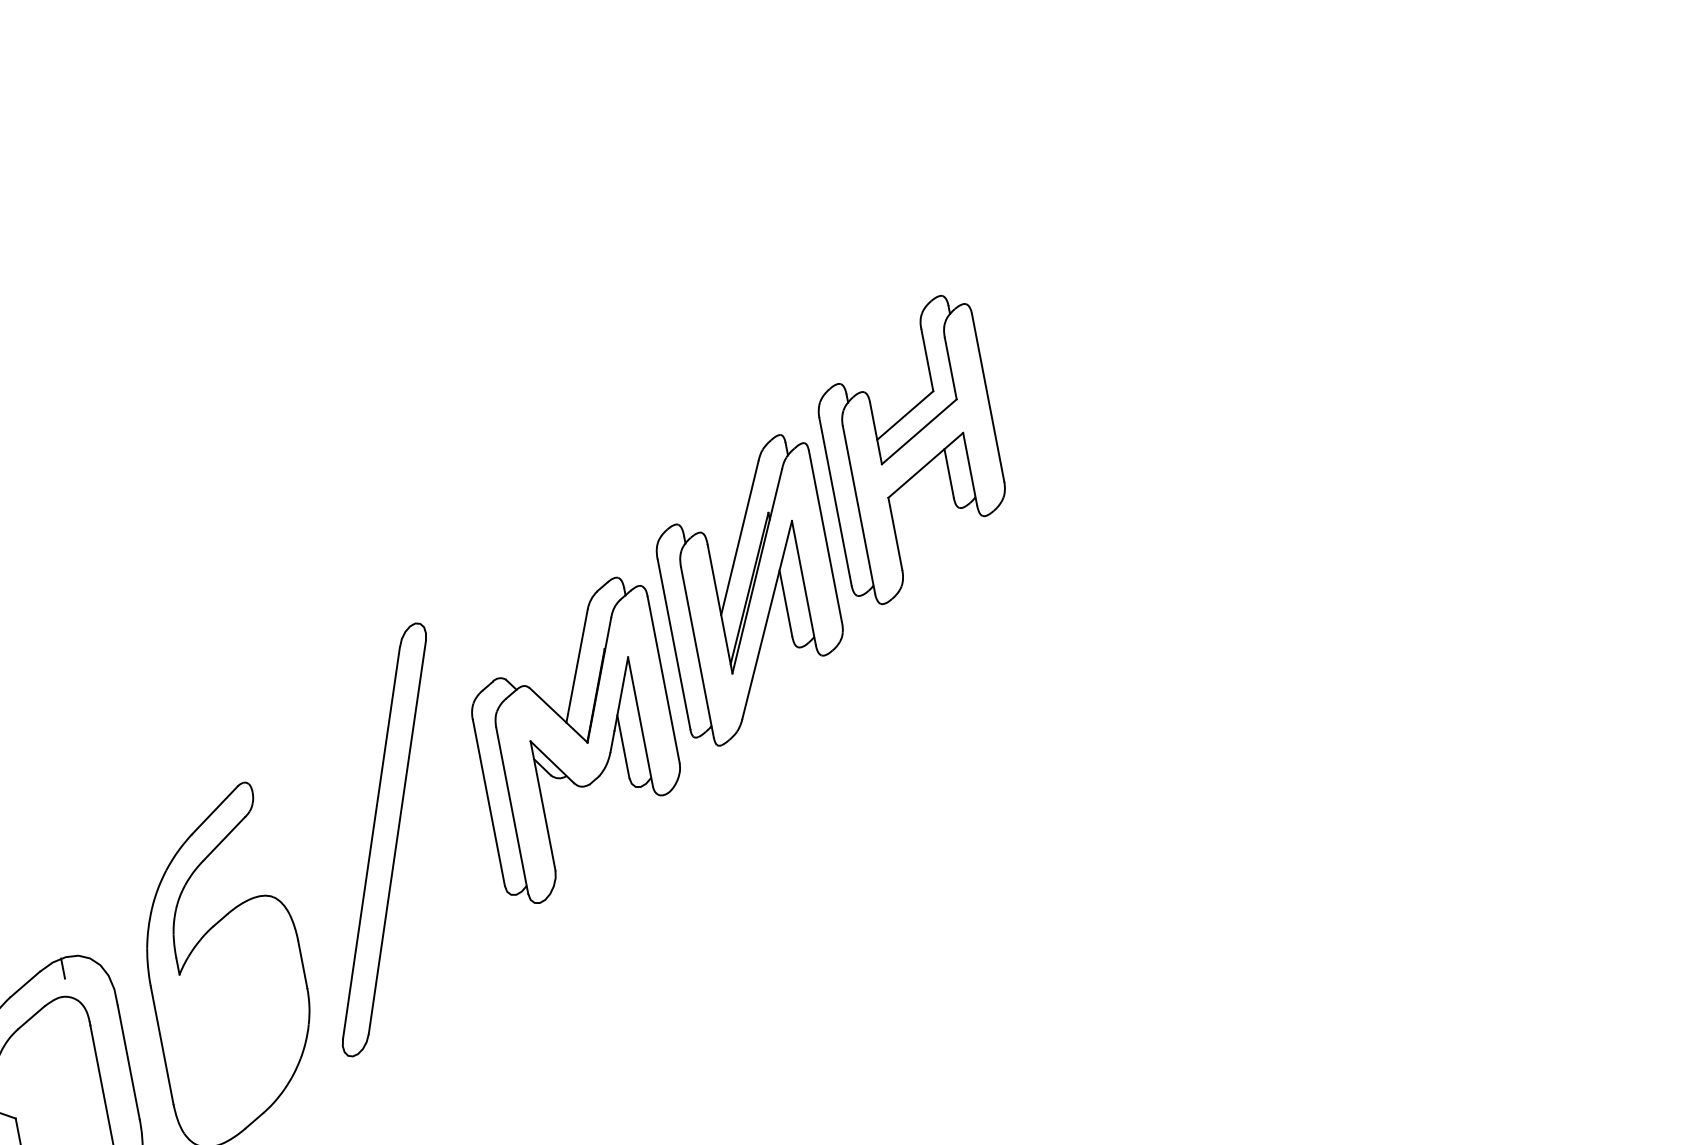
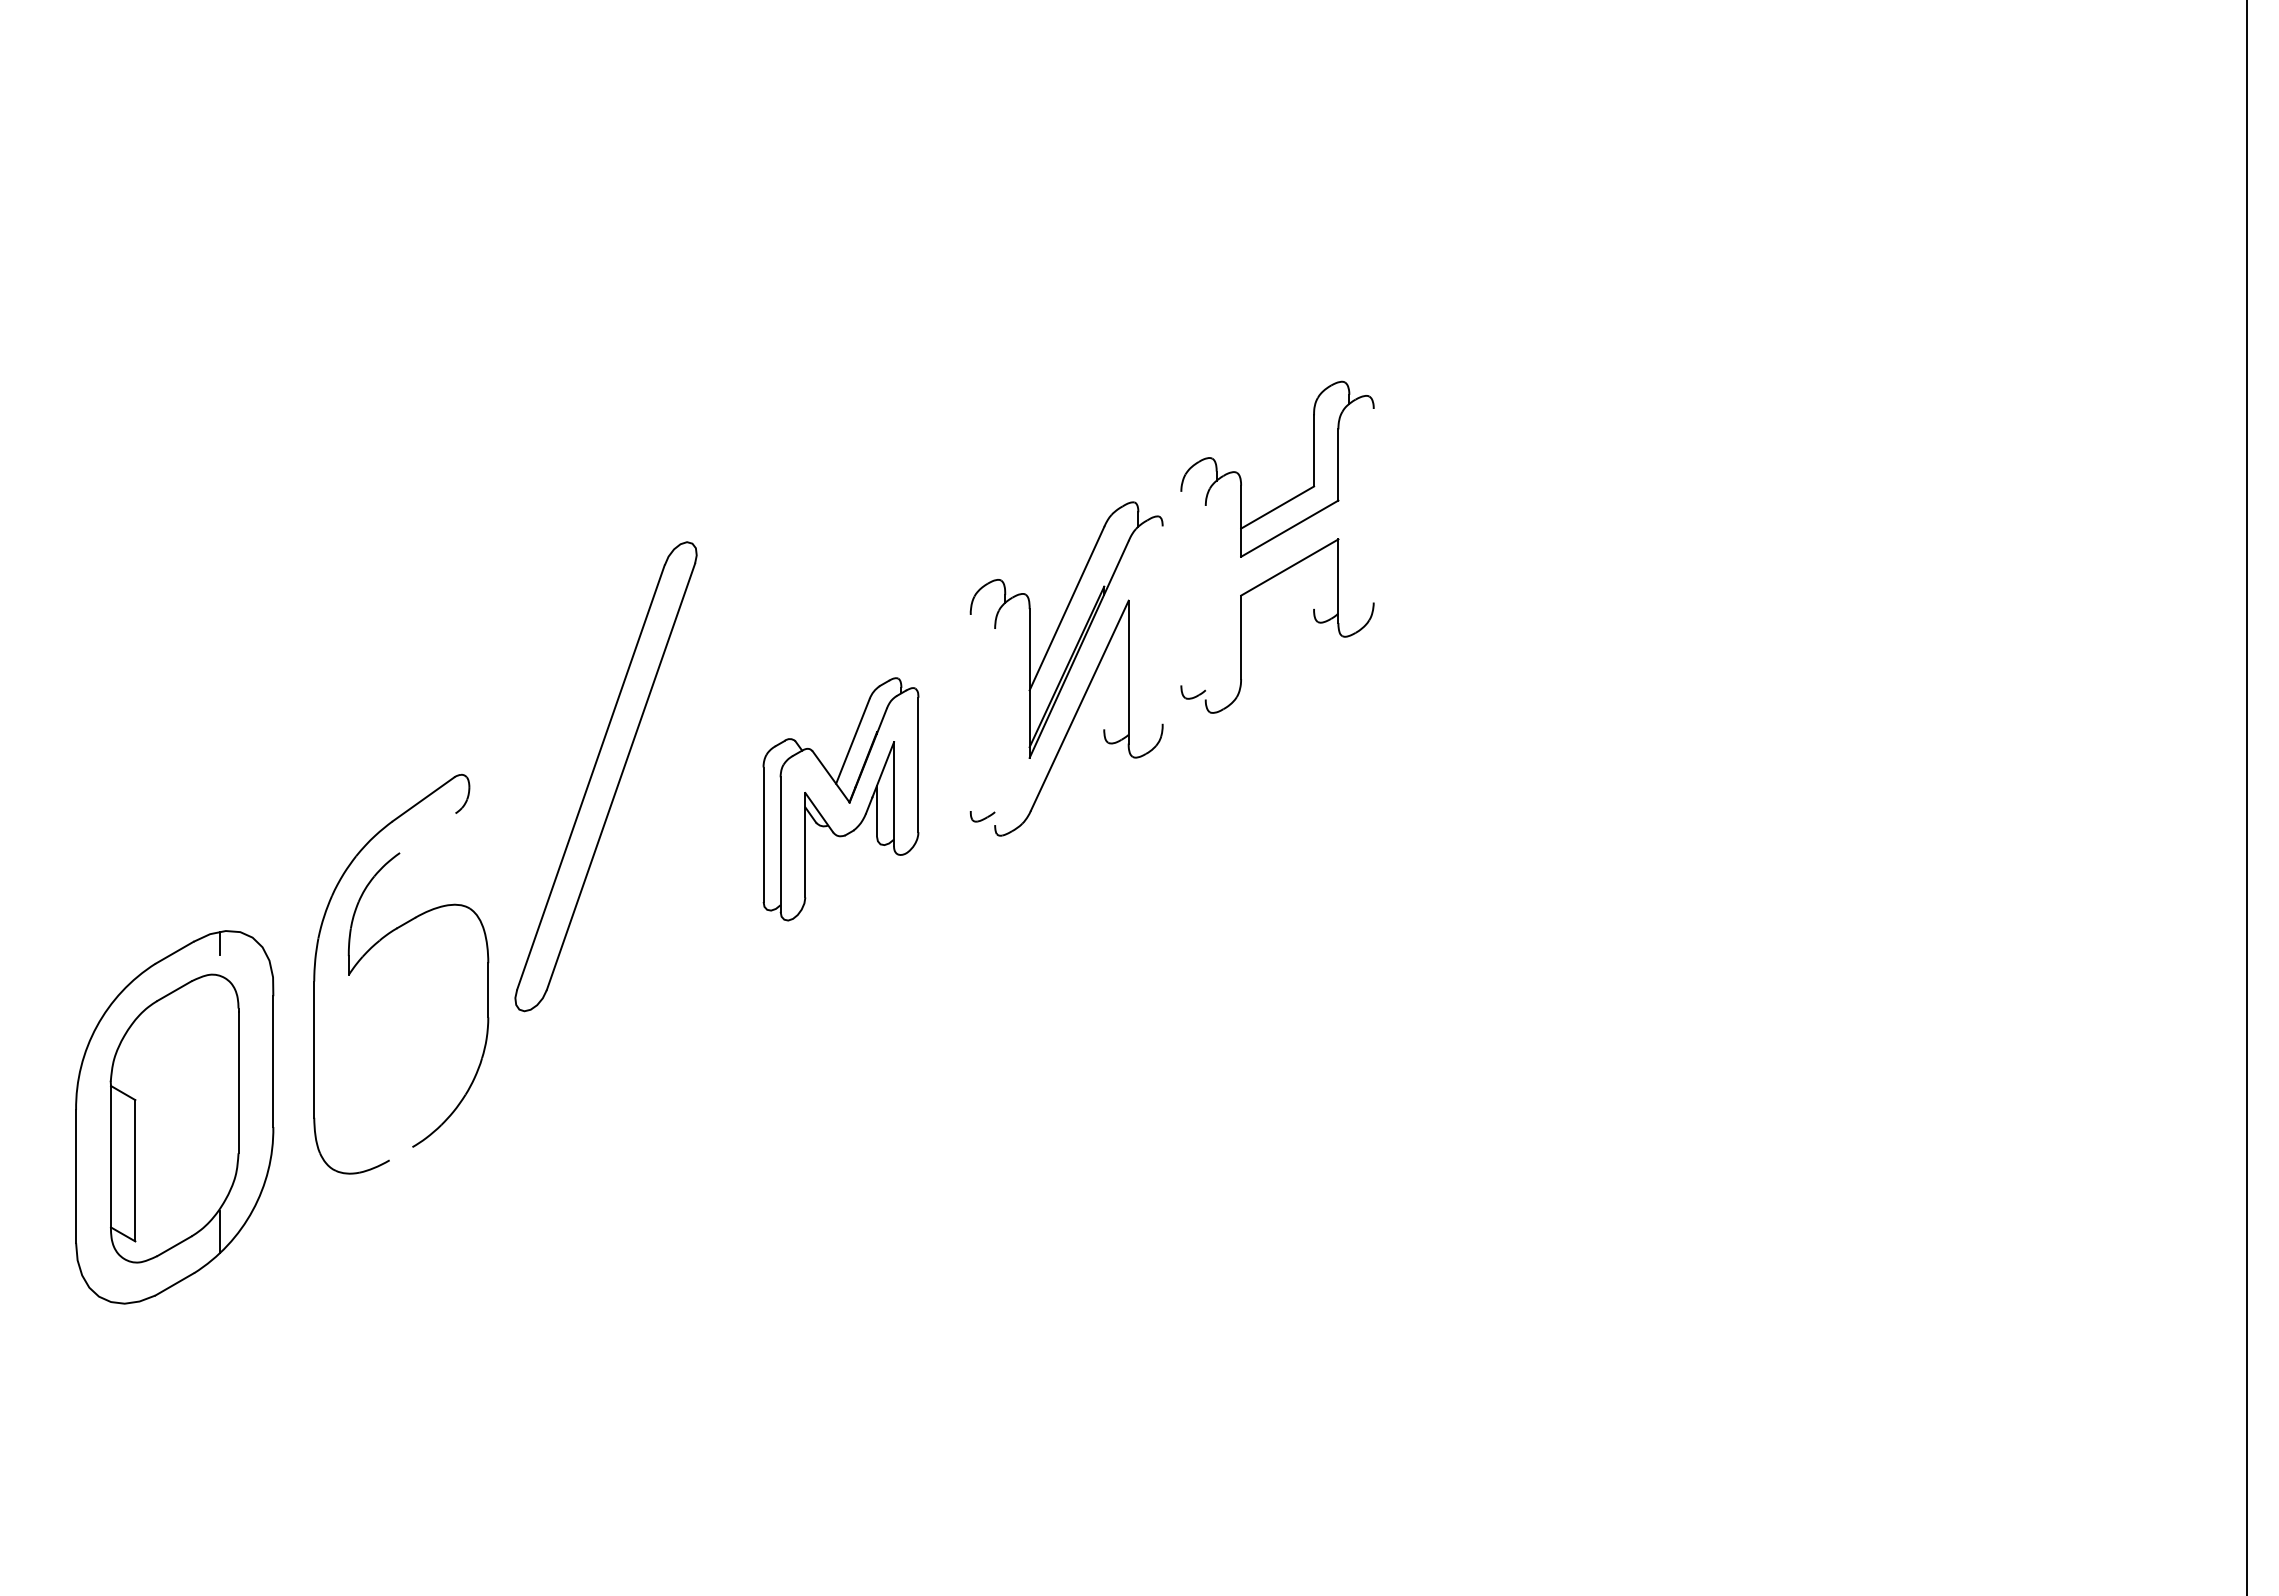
line: (987, 397) -> (1373, 505), removed
line: (949, 472) -> (1314, 580), removed
line: (835, 501) -> (1181, 588), removed
line: (858, 509) -> (1205, 602), removed
line: (825, 535) -> (1162, 624), removed
line: (786, 603) -> (1104, 691), removed
line: (673, 644) -> (970, 712), removed
line: (697, 652) -> (995, 727), removed
part: (575, 740) -> (840, 799), size x0.7
line: (223, 838) -> (427, 832), removed
part: (383, 839) -> (605, 776), moved
line: (254, 1120) -> (400, 1153), removed

